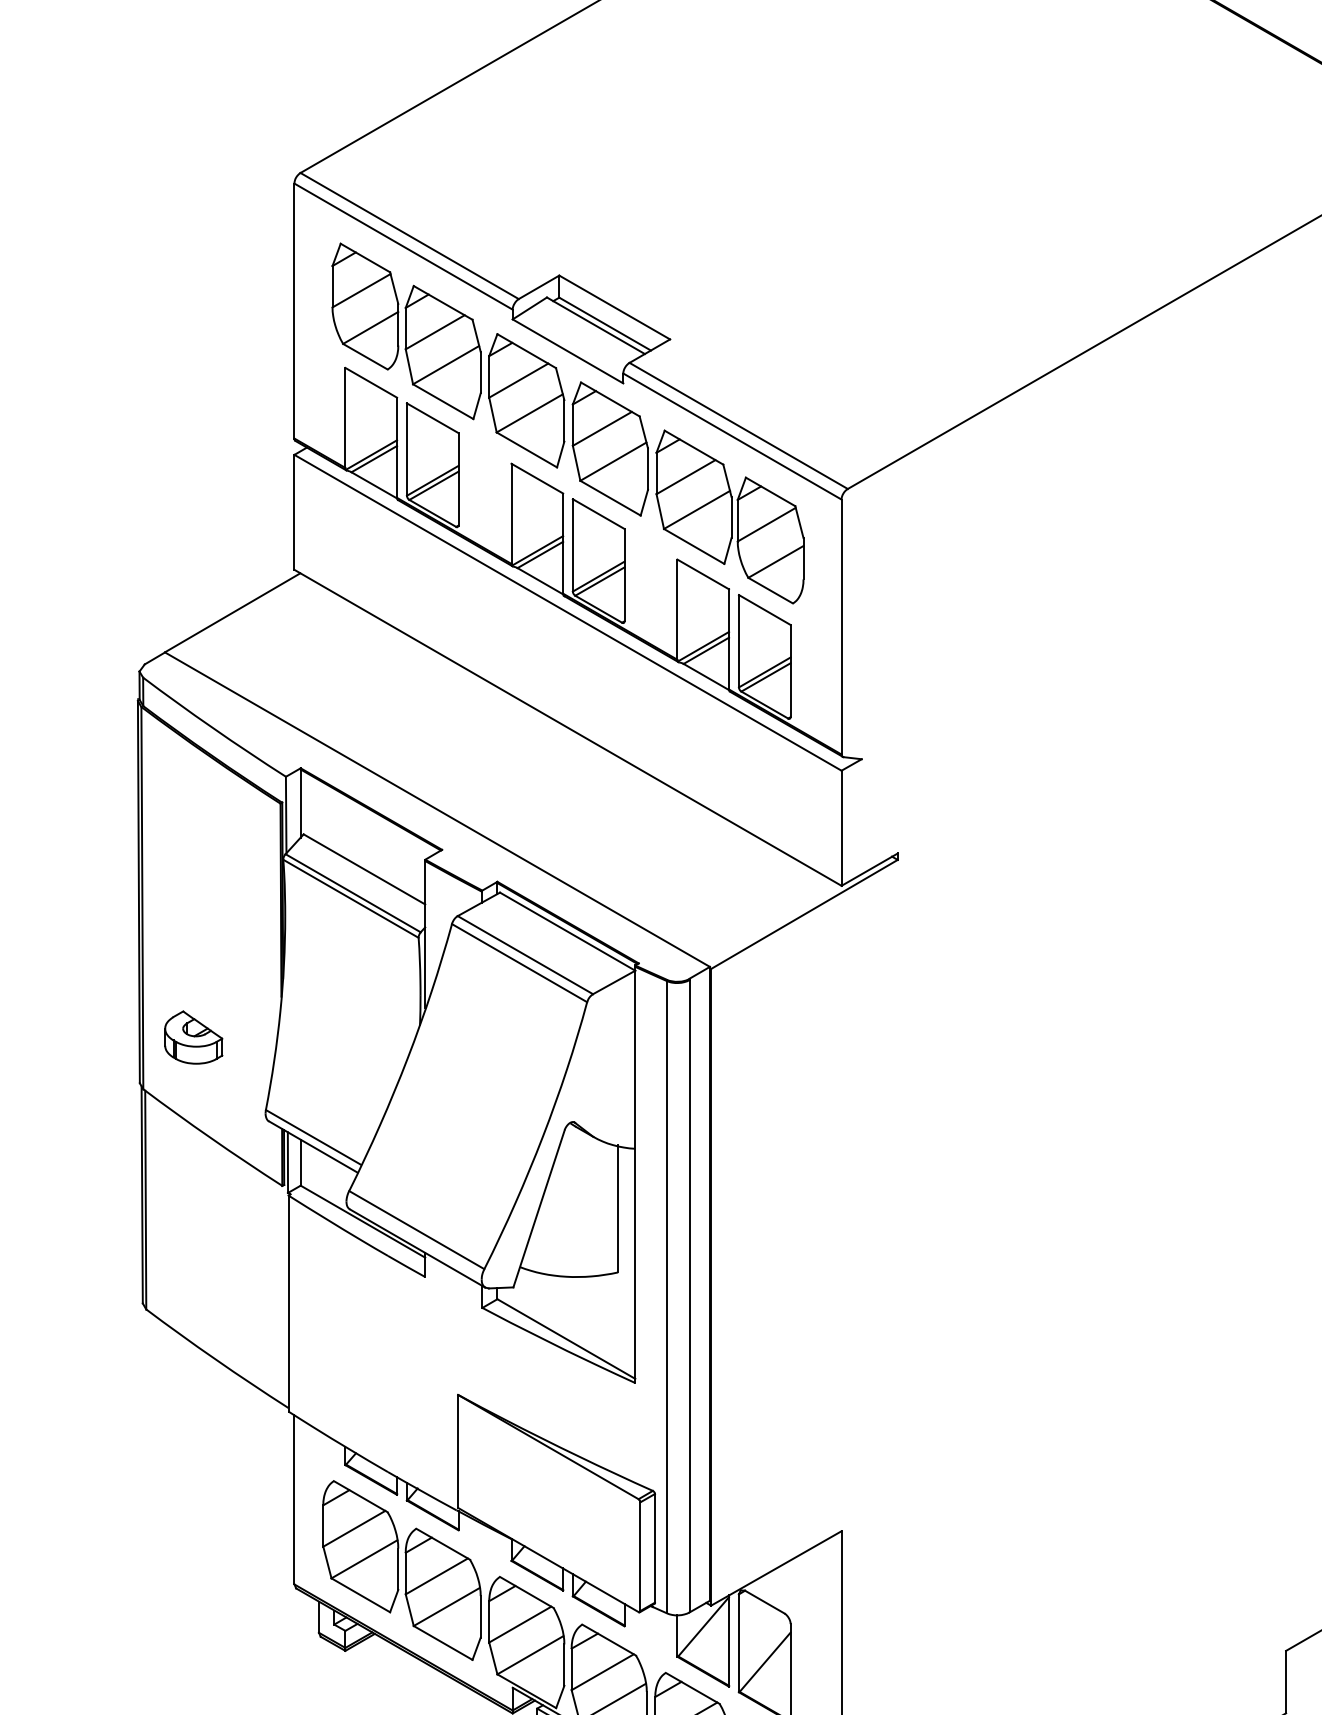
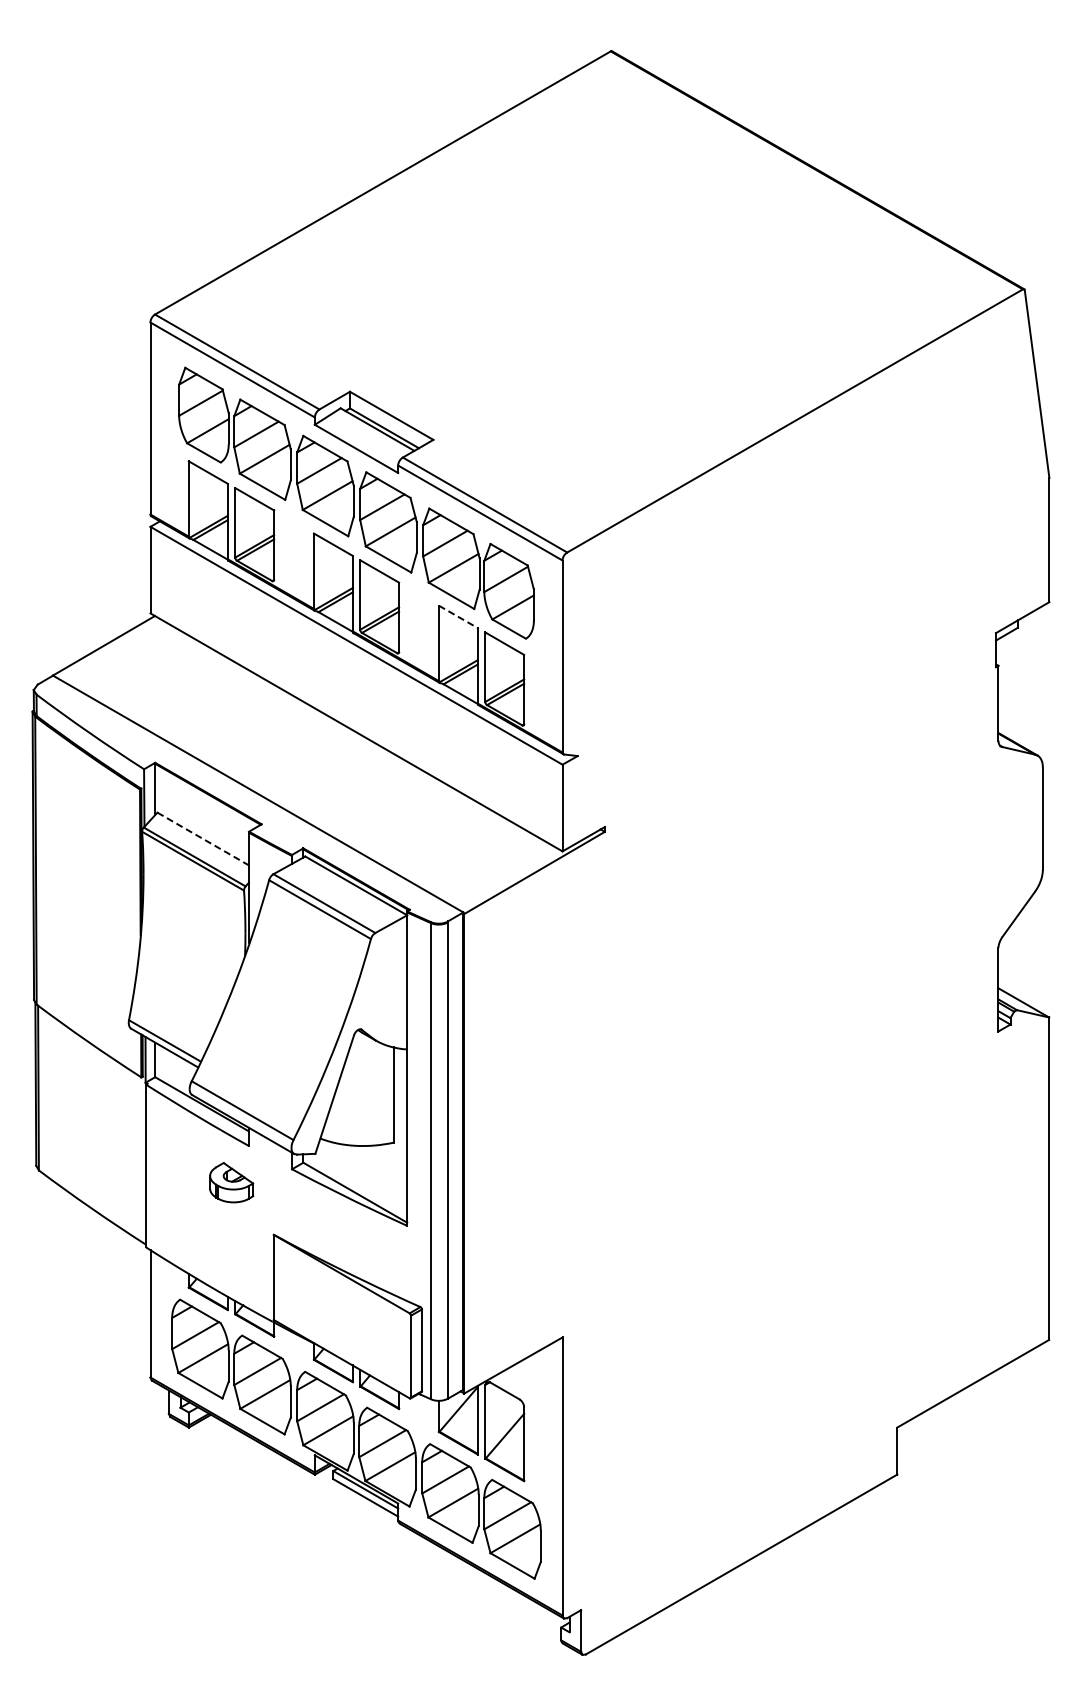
line: (703, 575) -> (458, 617), solid -> dashed
line: (364, 870) -> (203, 839), solid -> dashed
part: (193, 1037) -> (231, 1182), moved

